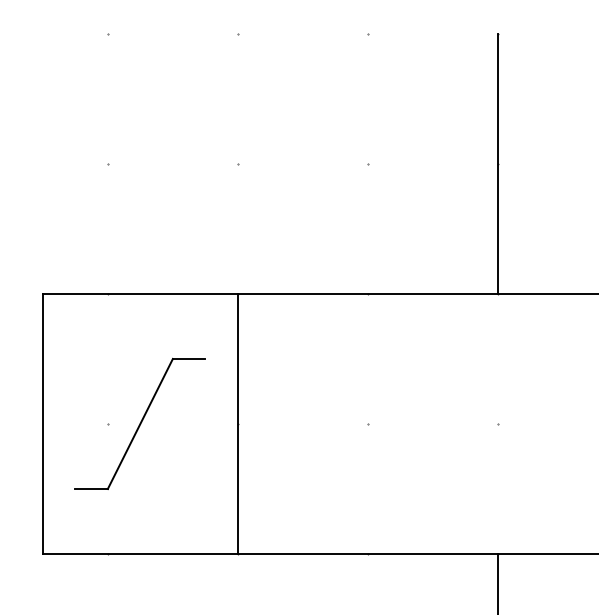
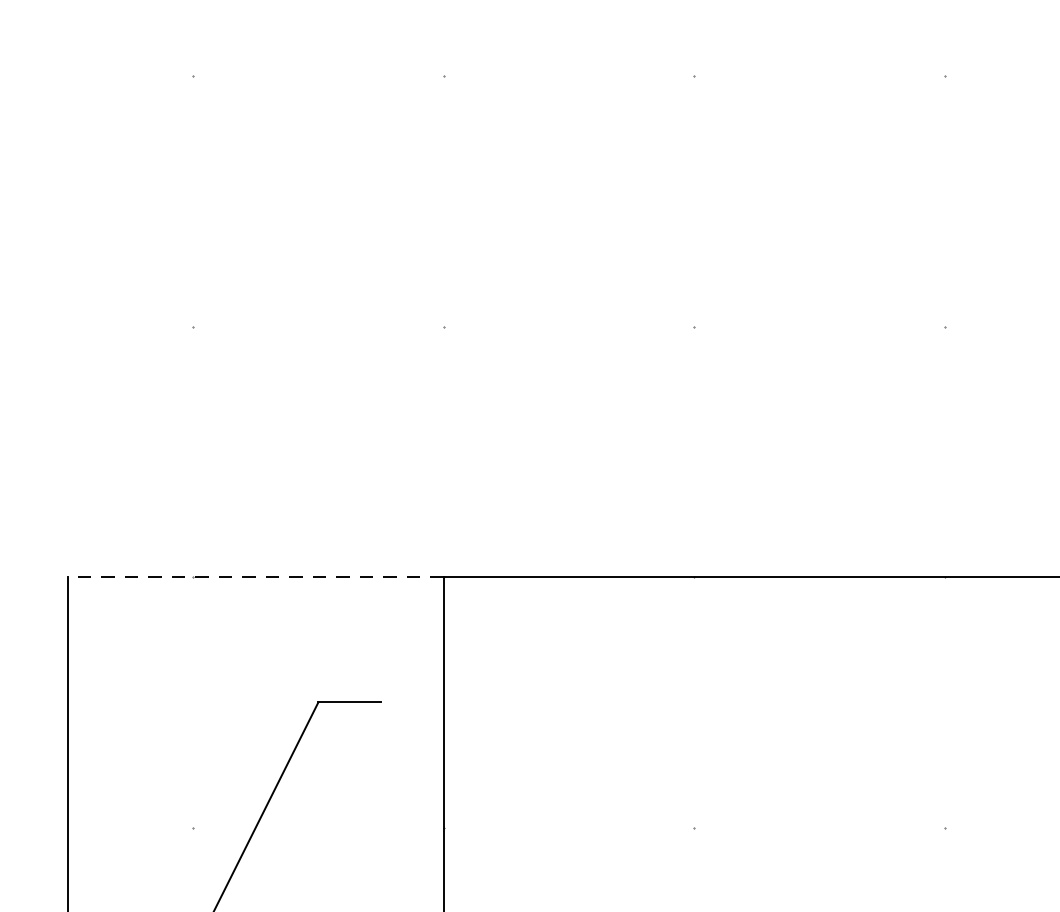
line: (498, 163) -> (945, 325), removed
line: (140, 293) -> (255, 576), solid -> dashed

